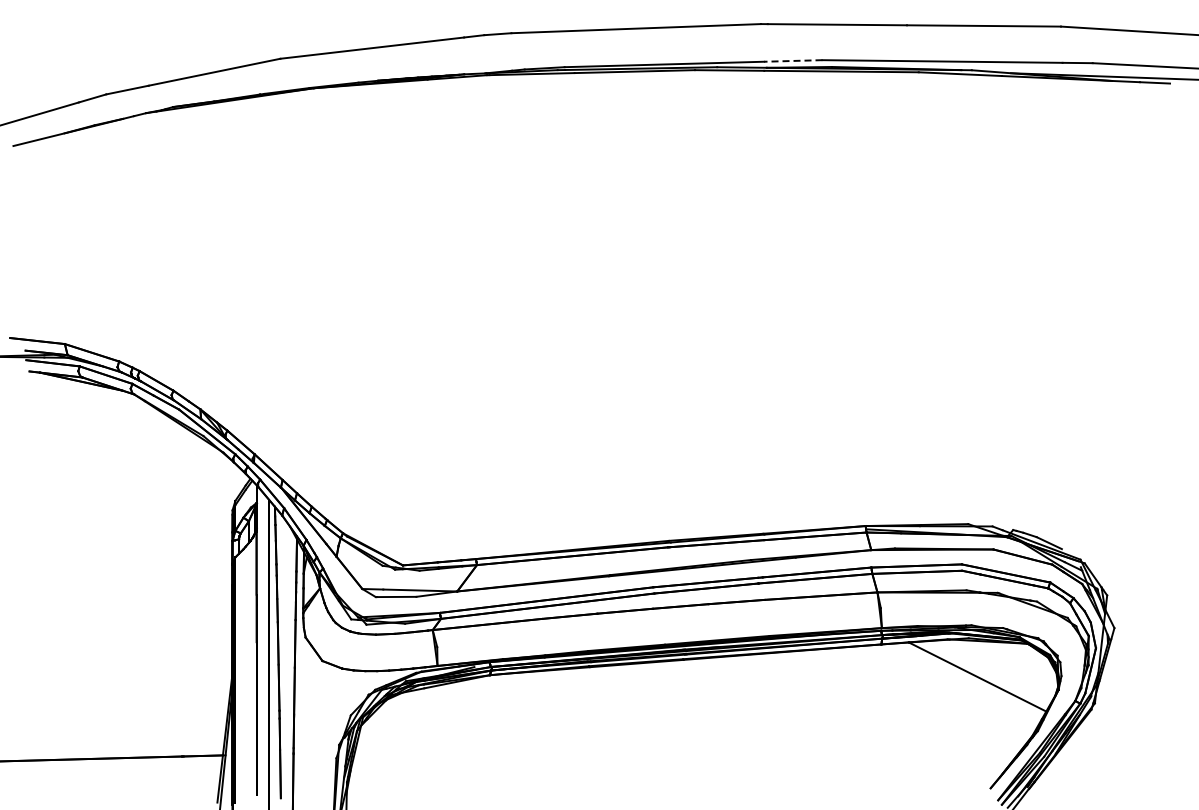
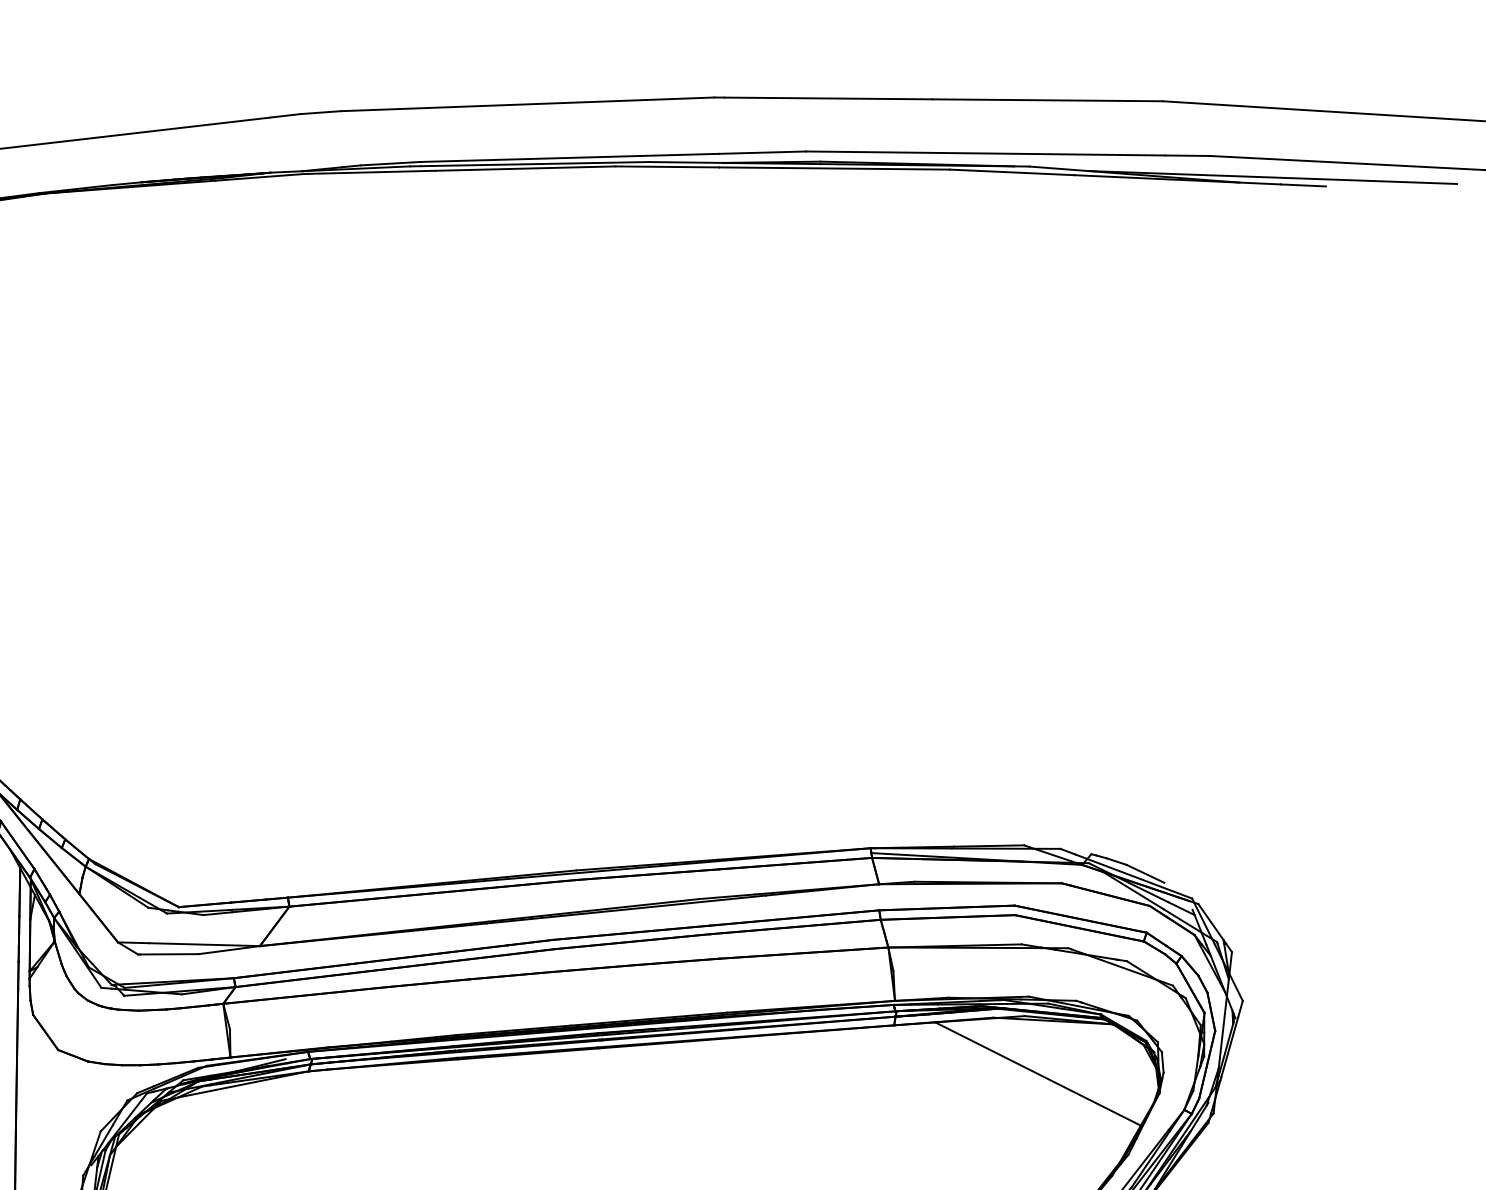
line: (792, 60) -> (761, 151), dashed -> solid

